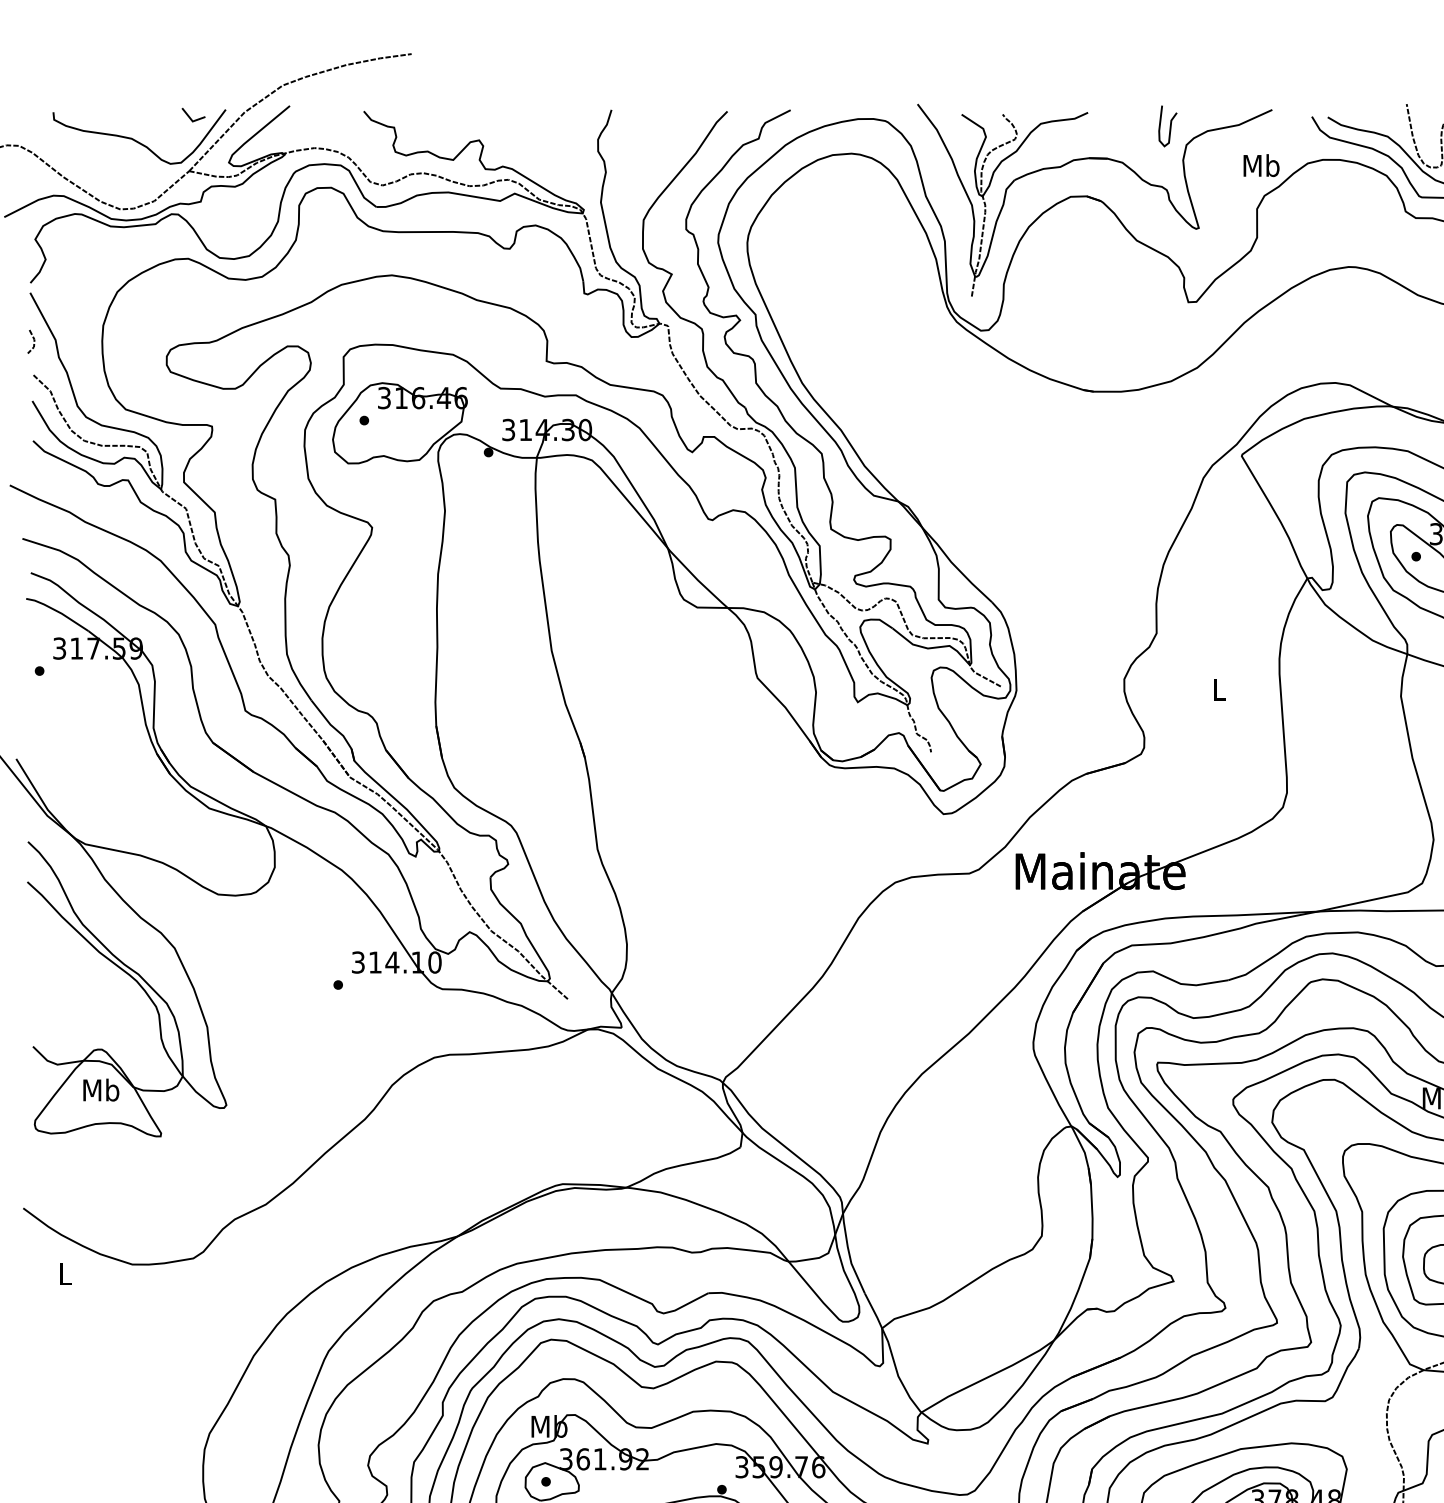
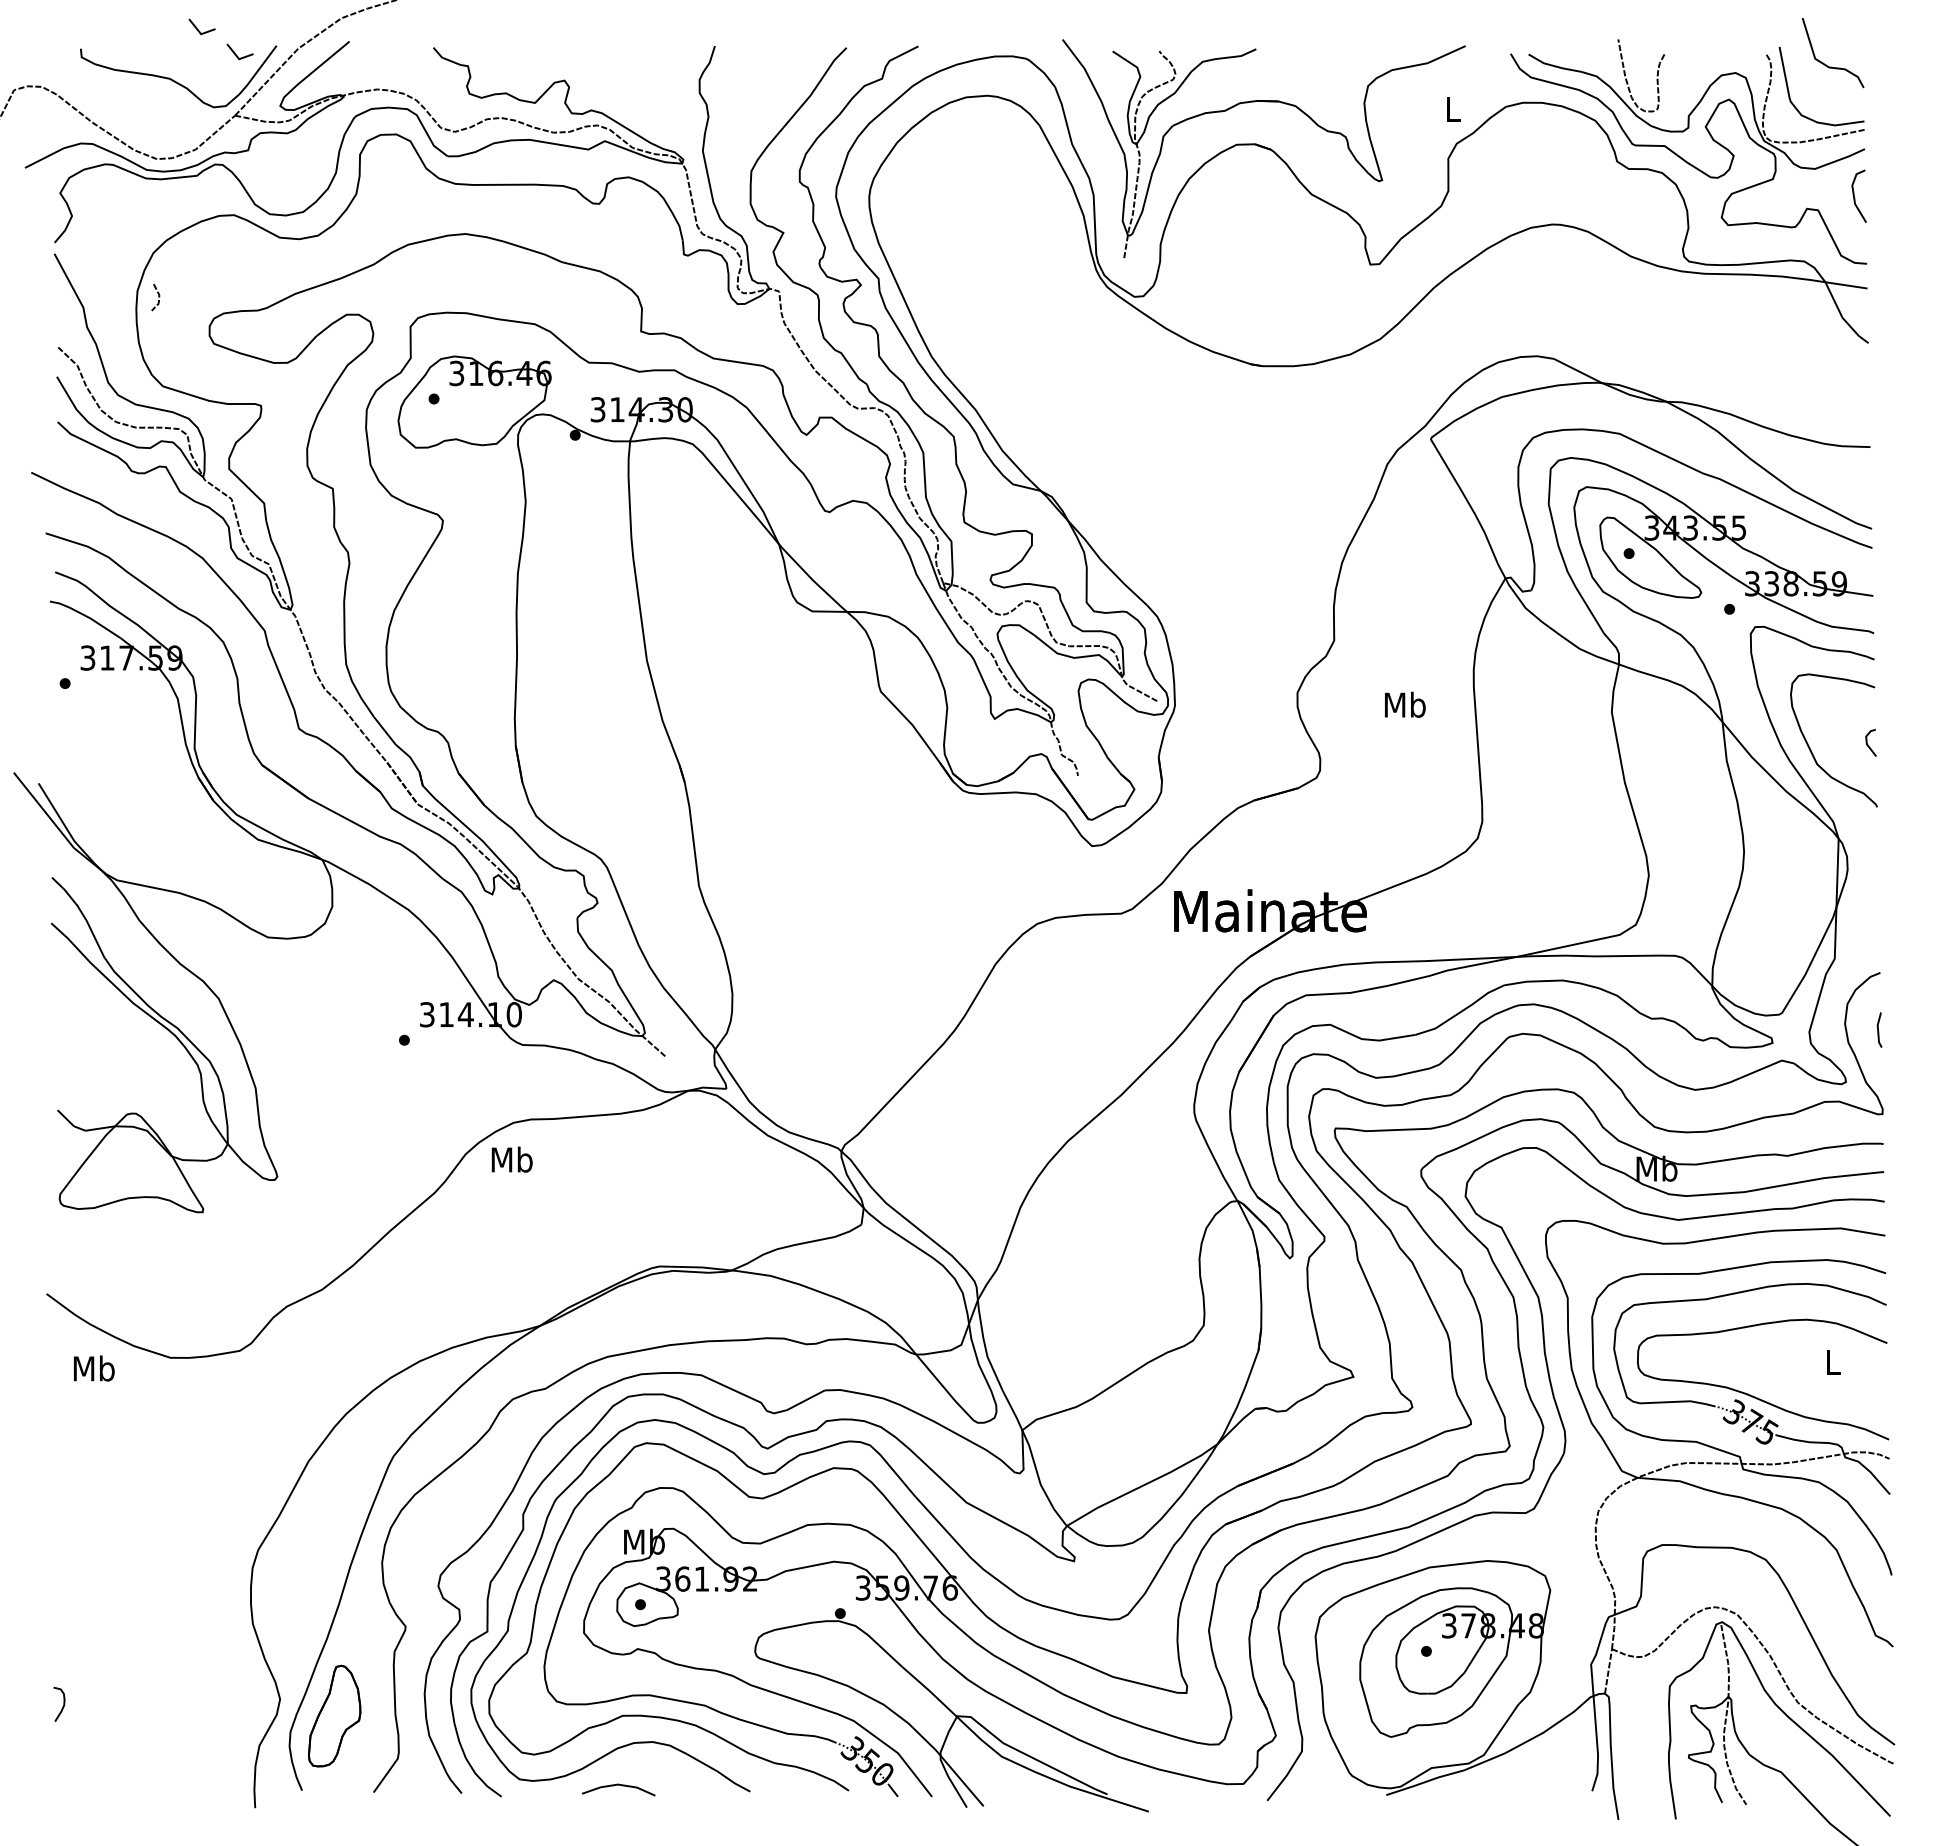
line: (156, 93) -> (197, 27), added
curve: (1170, 126) -> (1349, 64), removed
text: (1261, 165) -> (1453, 109), Mb -> L
line: (33, 341) -> (158, 297), moved
text: (1219, 689) -> (1405, 704), L -> Mb
text: (100, 1089) -> (511, 1159), moved
text: (64, 1273) -> (93, 1368), L -> Mb

